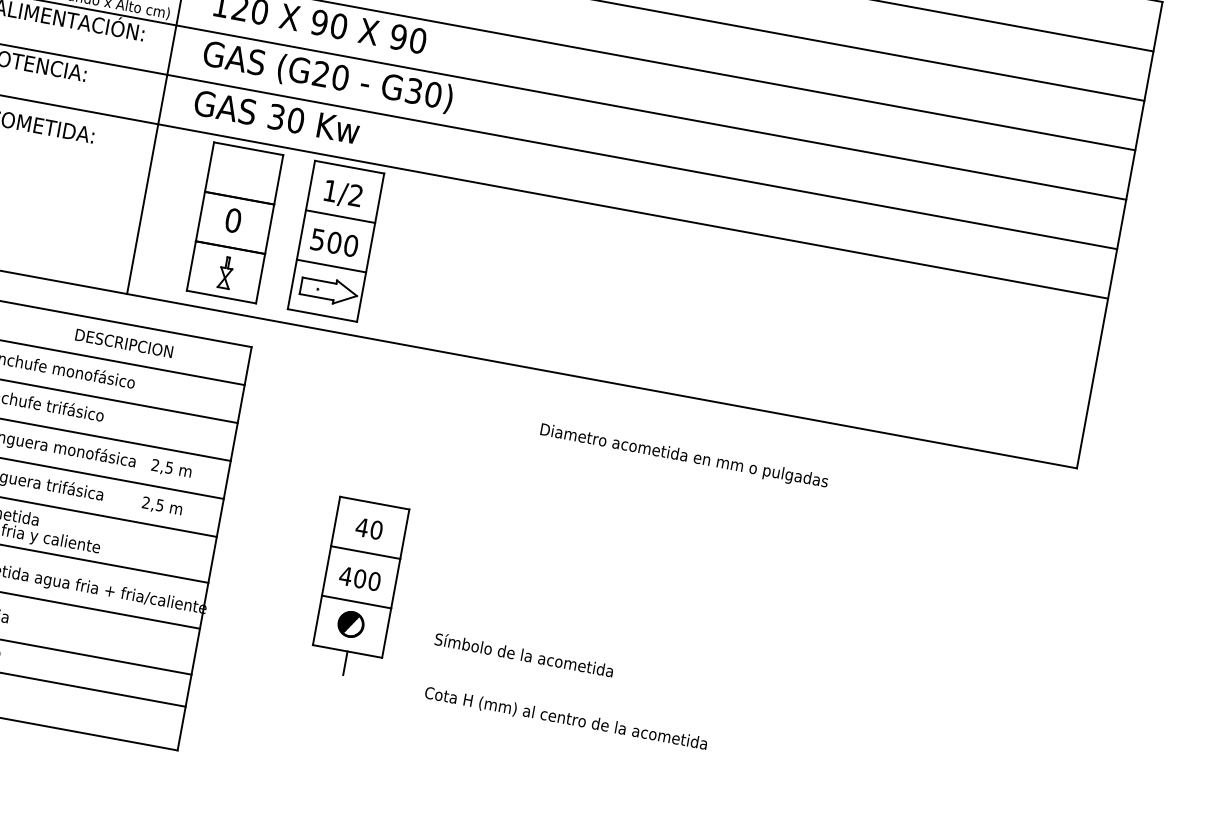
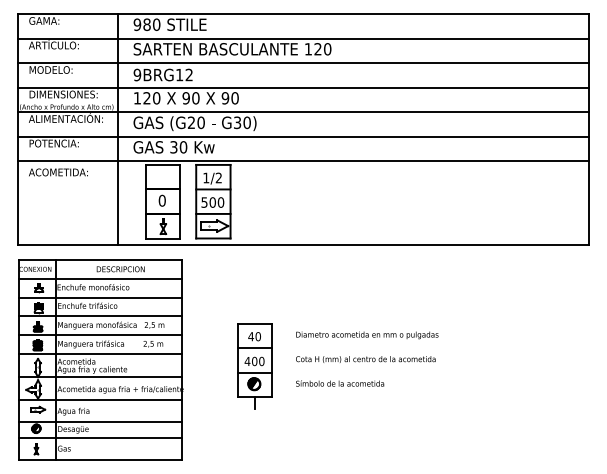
text: (684, 457) -> (367, 335), moved
text: (565, 718) -> (365, 359), moved

